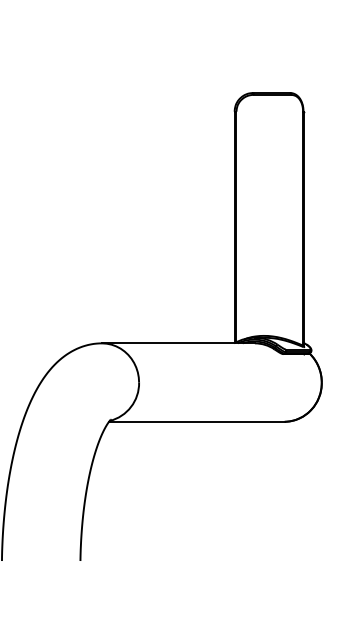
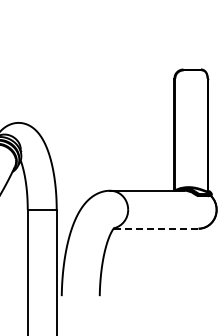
line: (197, 421) -> (156, 228), solid -> dashed

